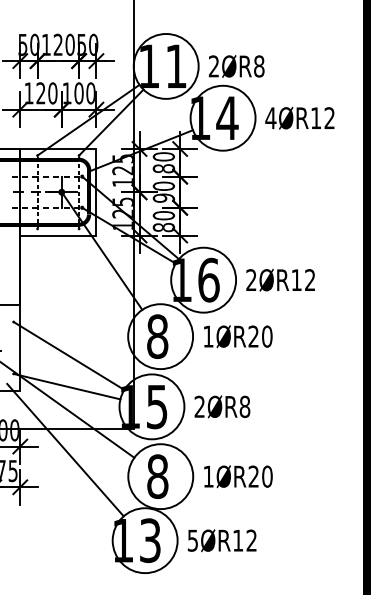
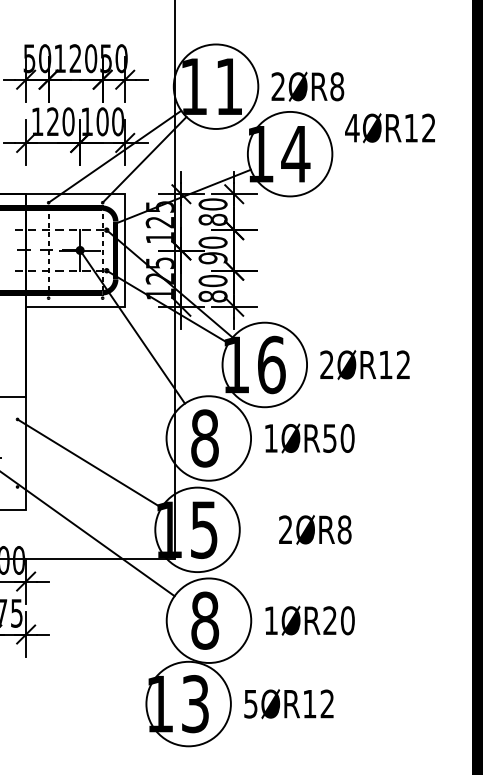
text: (299, 118) -> (389, 128), moved
text: (253, 336) -> (329, 438), 1ØR20 -> 1ØR50
line: (66, 386) -> (86, 503), removed
text: (222, 406) -> (315, 529), moved
line: (65, 450) -> (84, 586), removed

